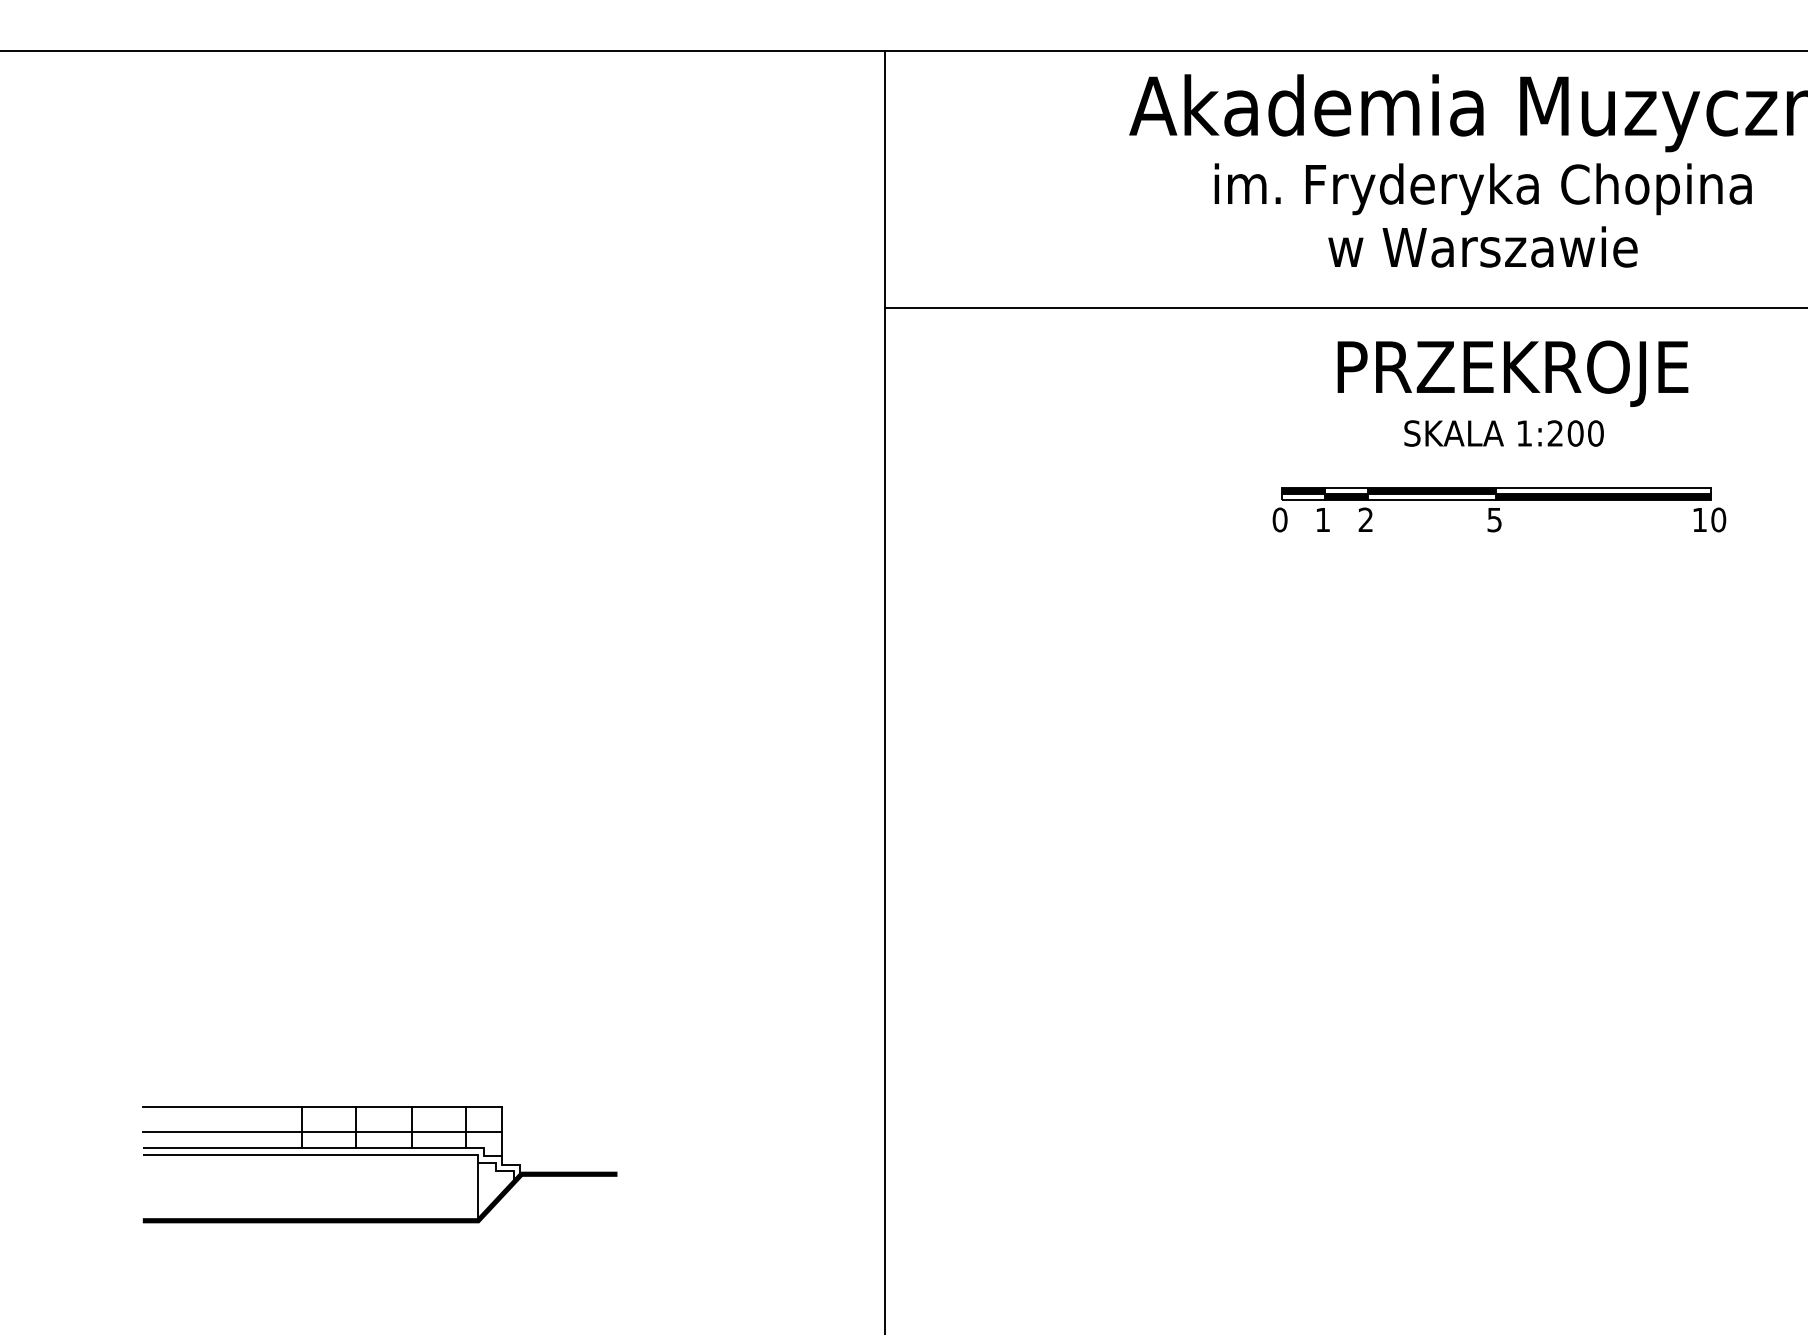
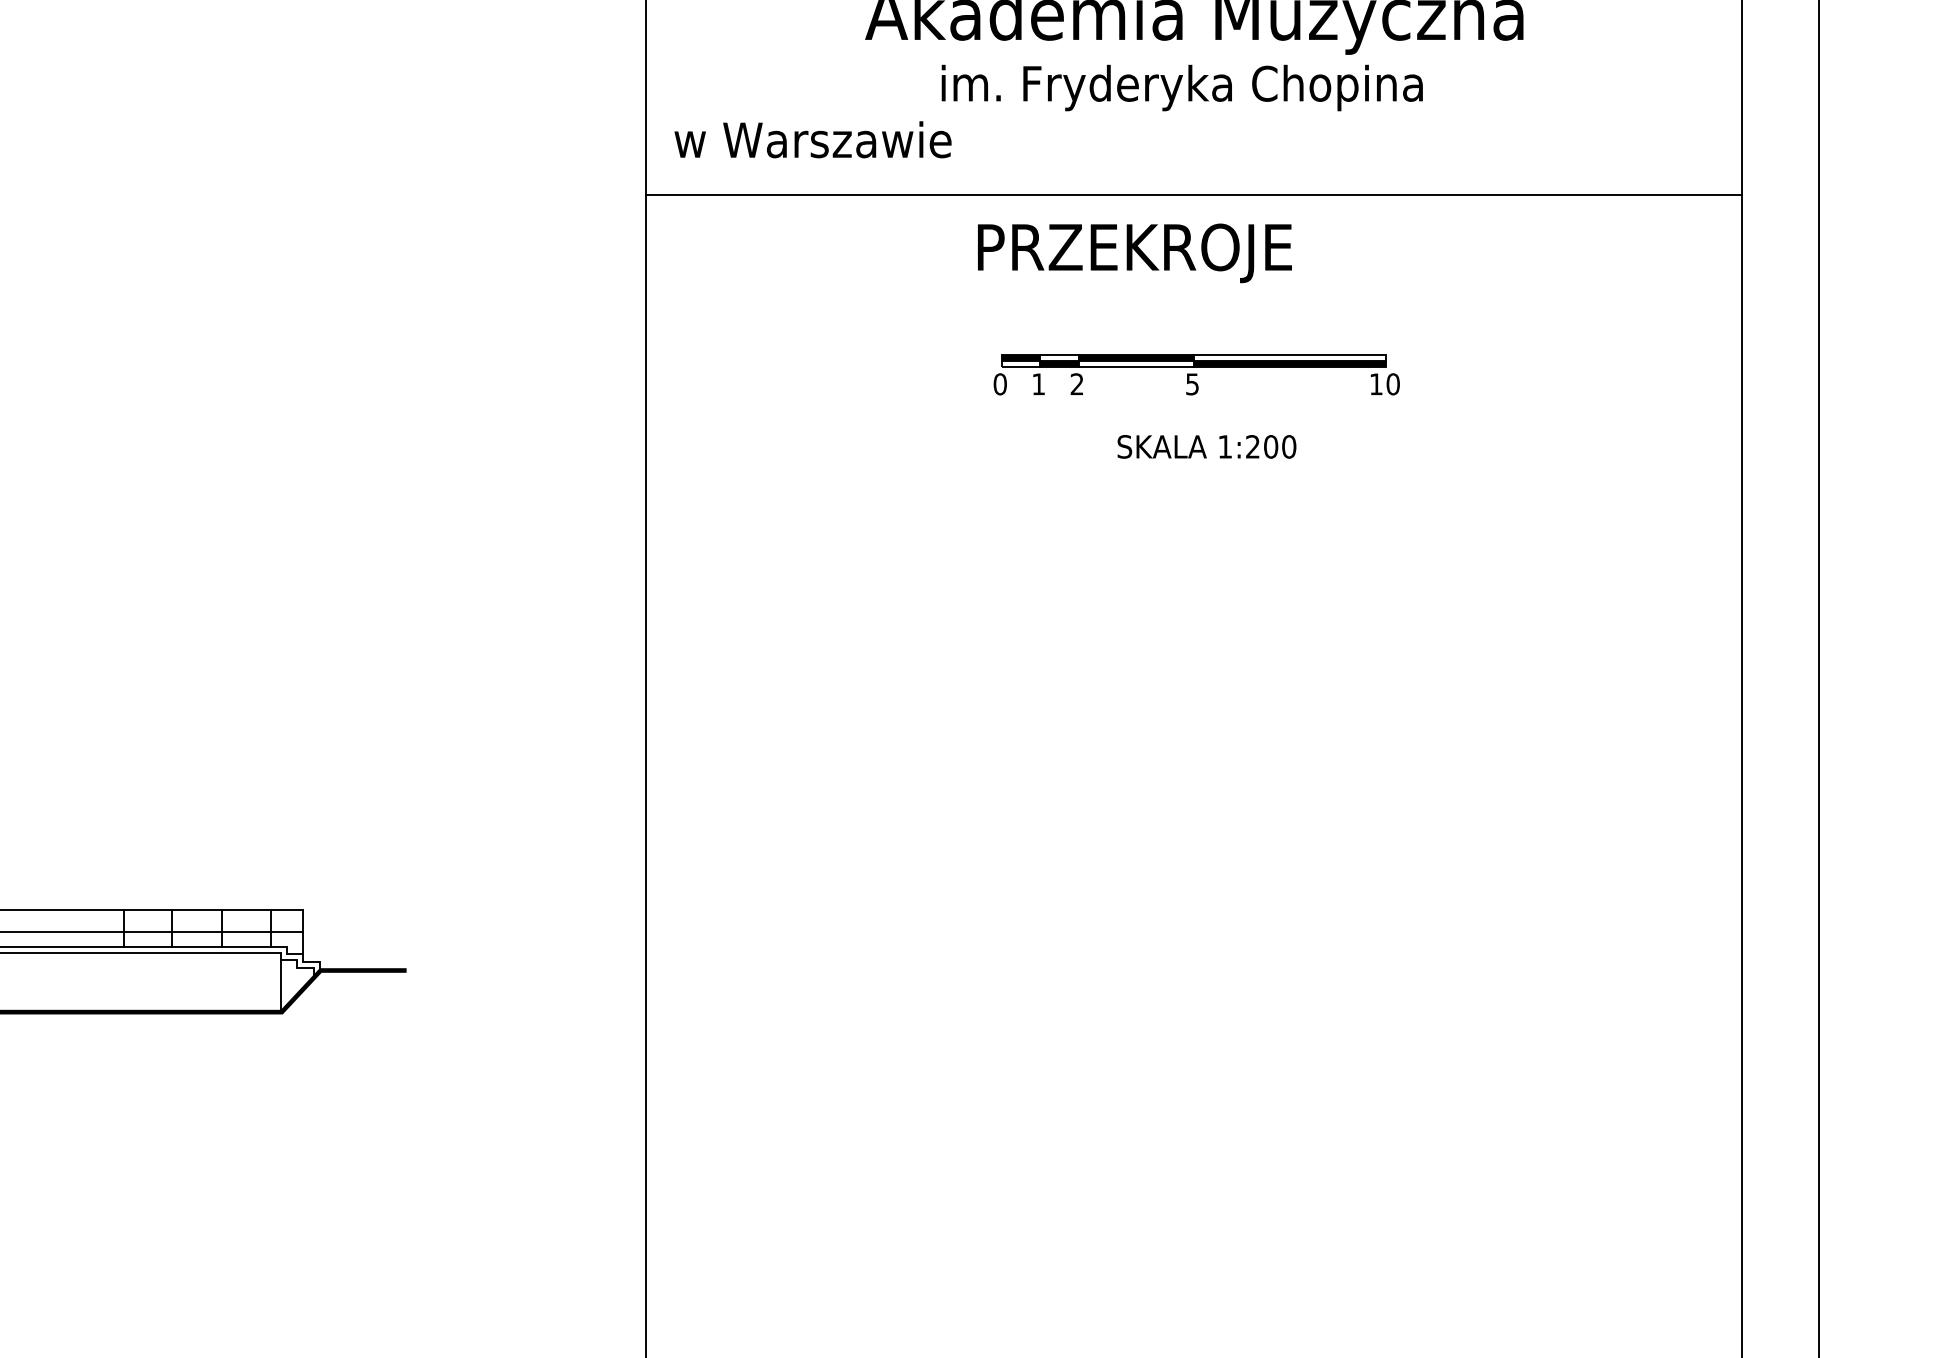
text: (1482, 246) -> (812, 139), moved
text: (1512, 373) -> (1134, 253), moved
text: (1503, 433) -> (1206, 446), moved

